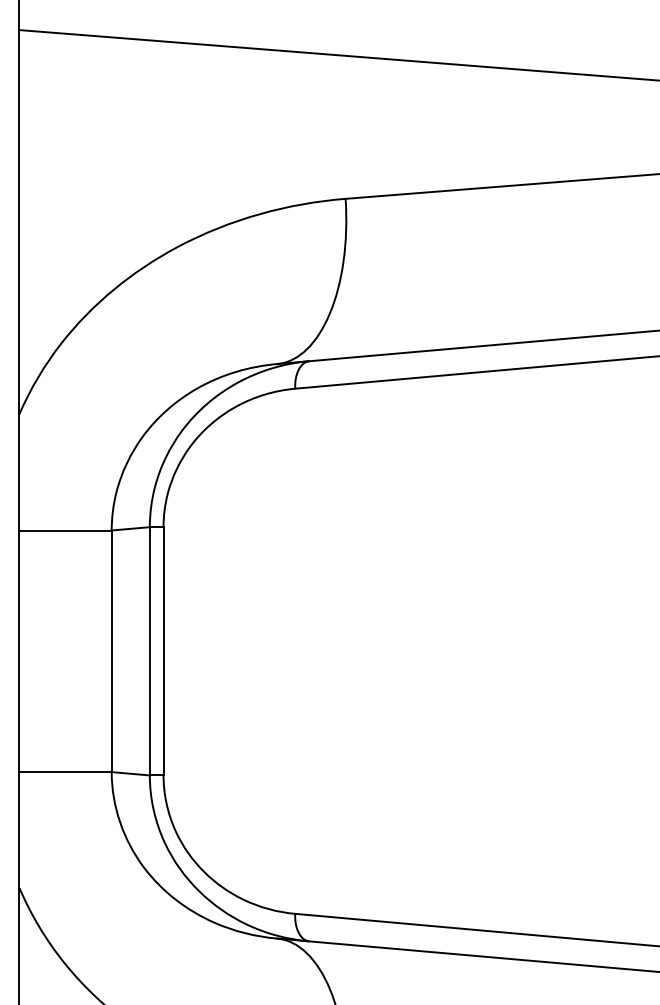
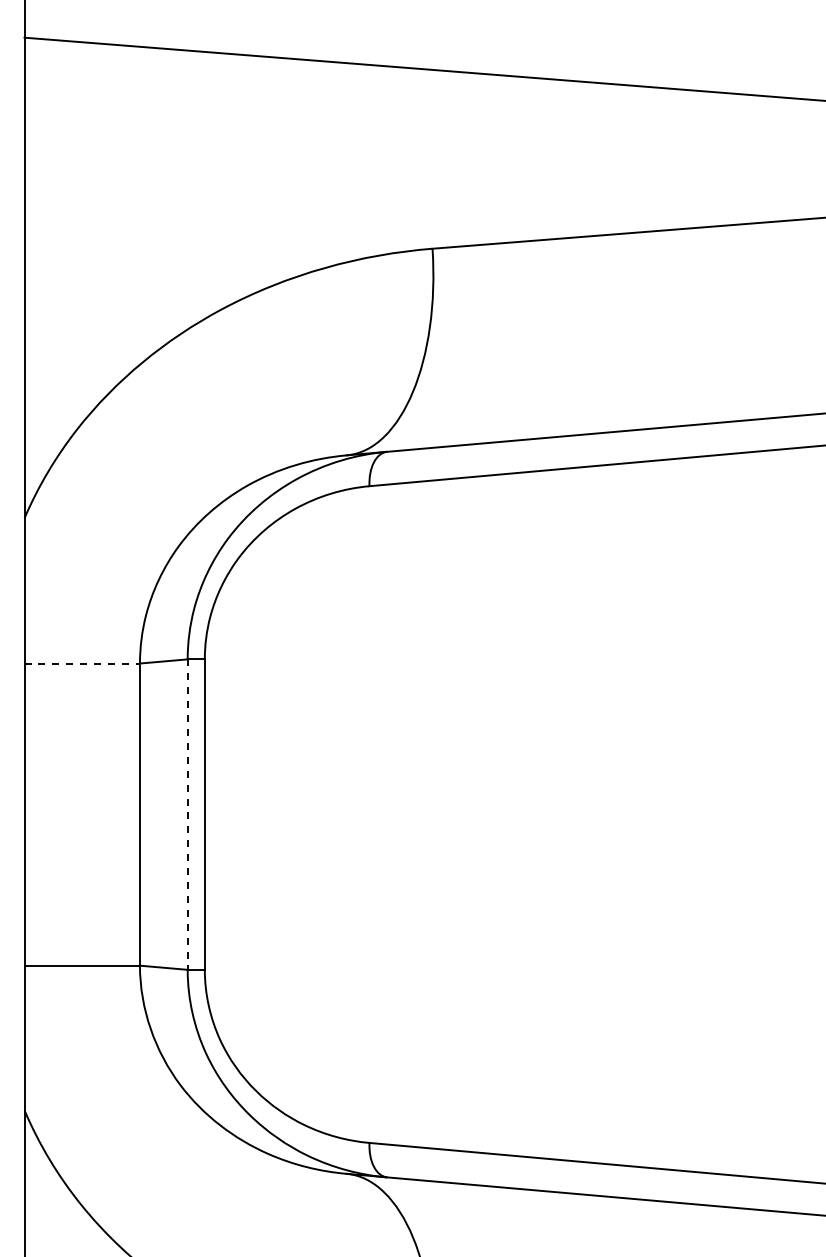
line: (65, 530) -> (82, 663), solid -> dashed
line: (149, 652) -> (187, 815), solid -> dashed

